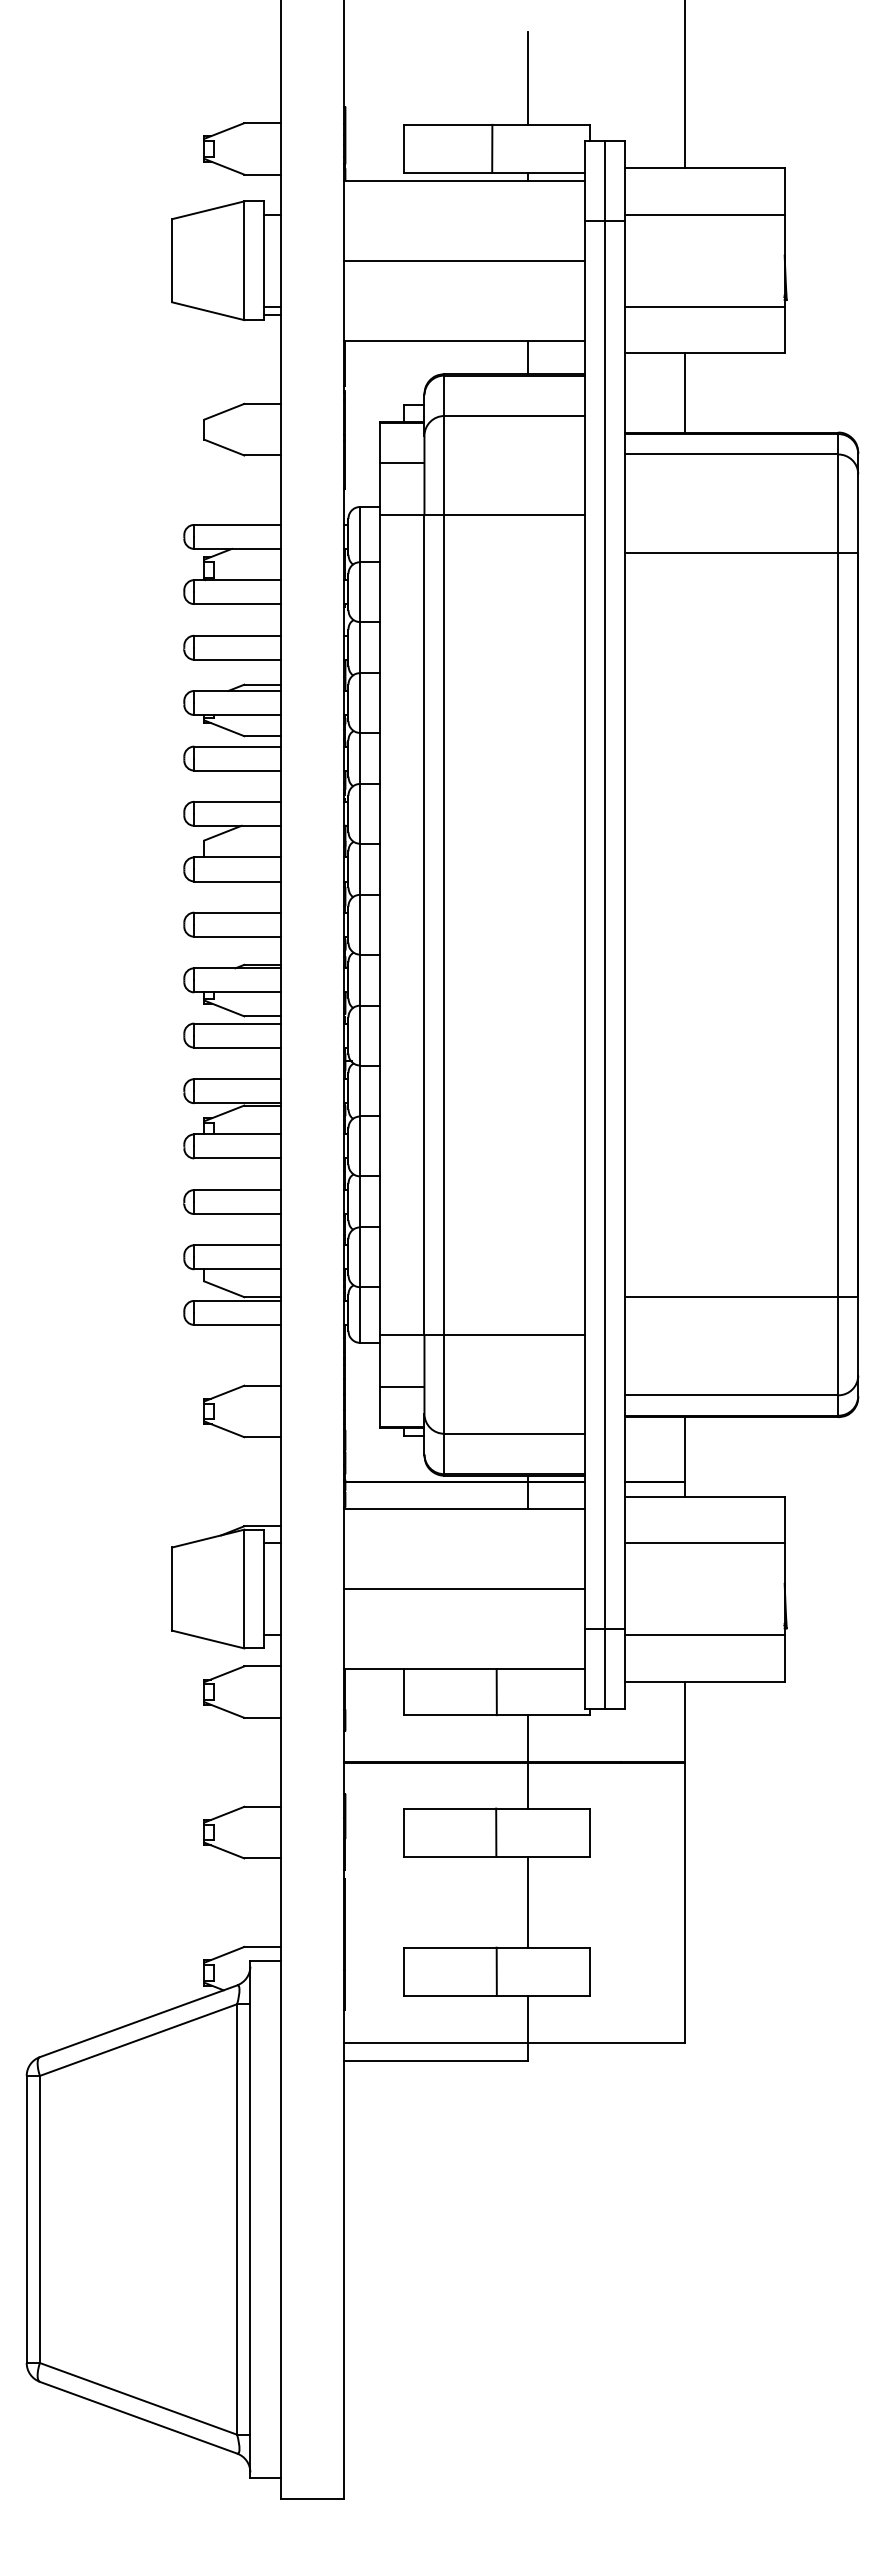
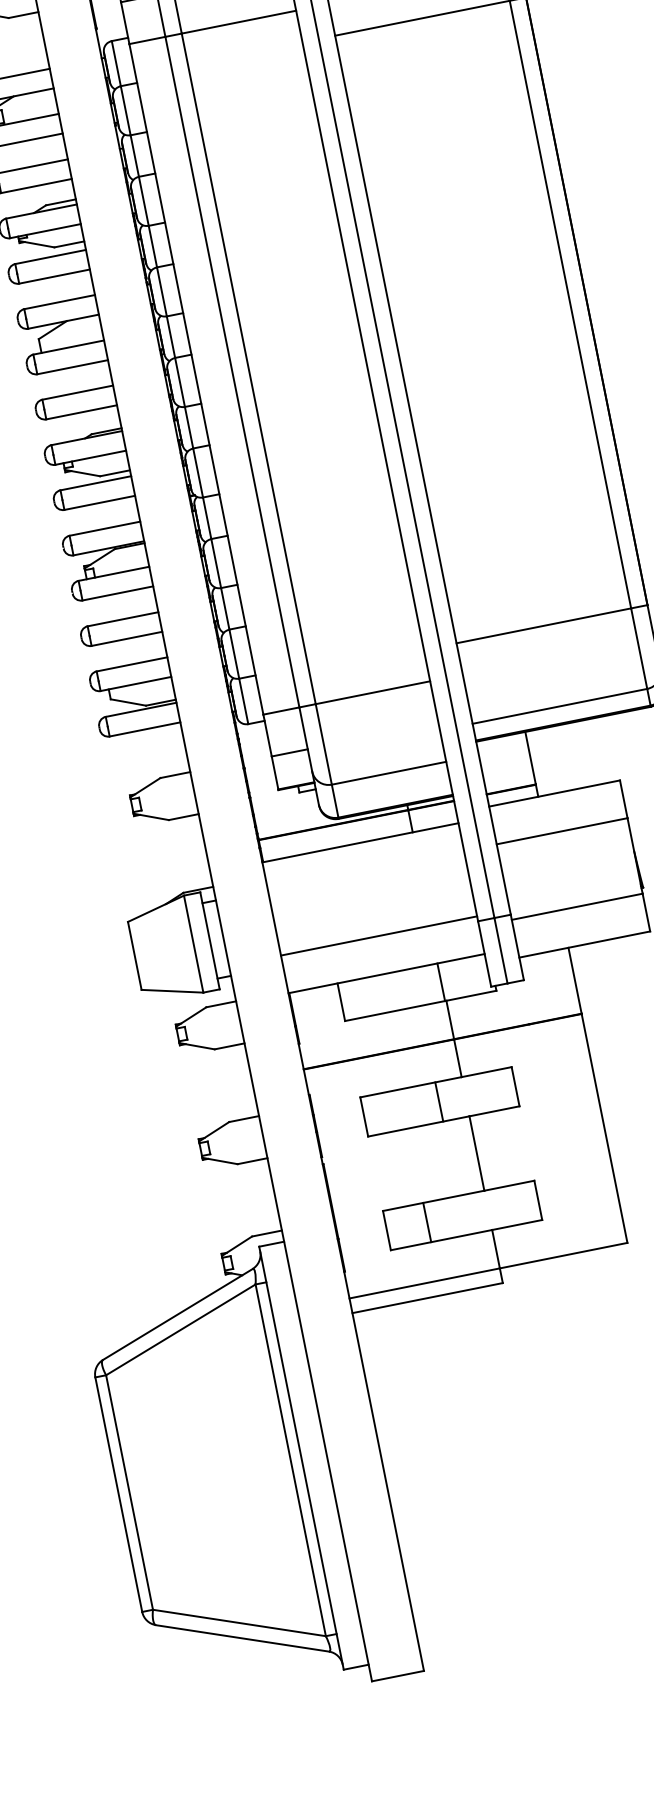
line: (464, 1589) -> (379, 936), moved
line: (496, 1692) -> (441, 982), moved
line: (496, 1971) -> (426, 1222), moved

